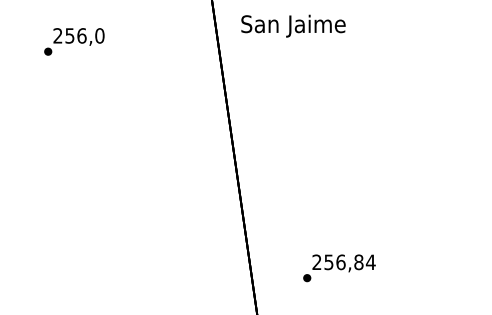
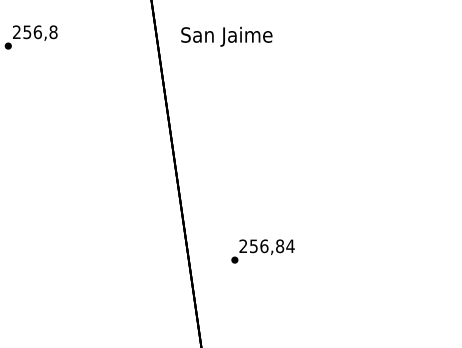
text: (293, 25) -> (226, 36), moved
text: (99, 35) -> (53, 31), 256,0 -> 256,8
text: (338, 268) -> (262, 251), moved

